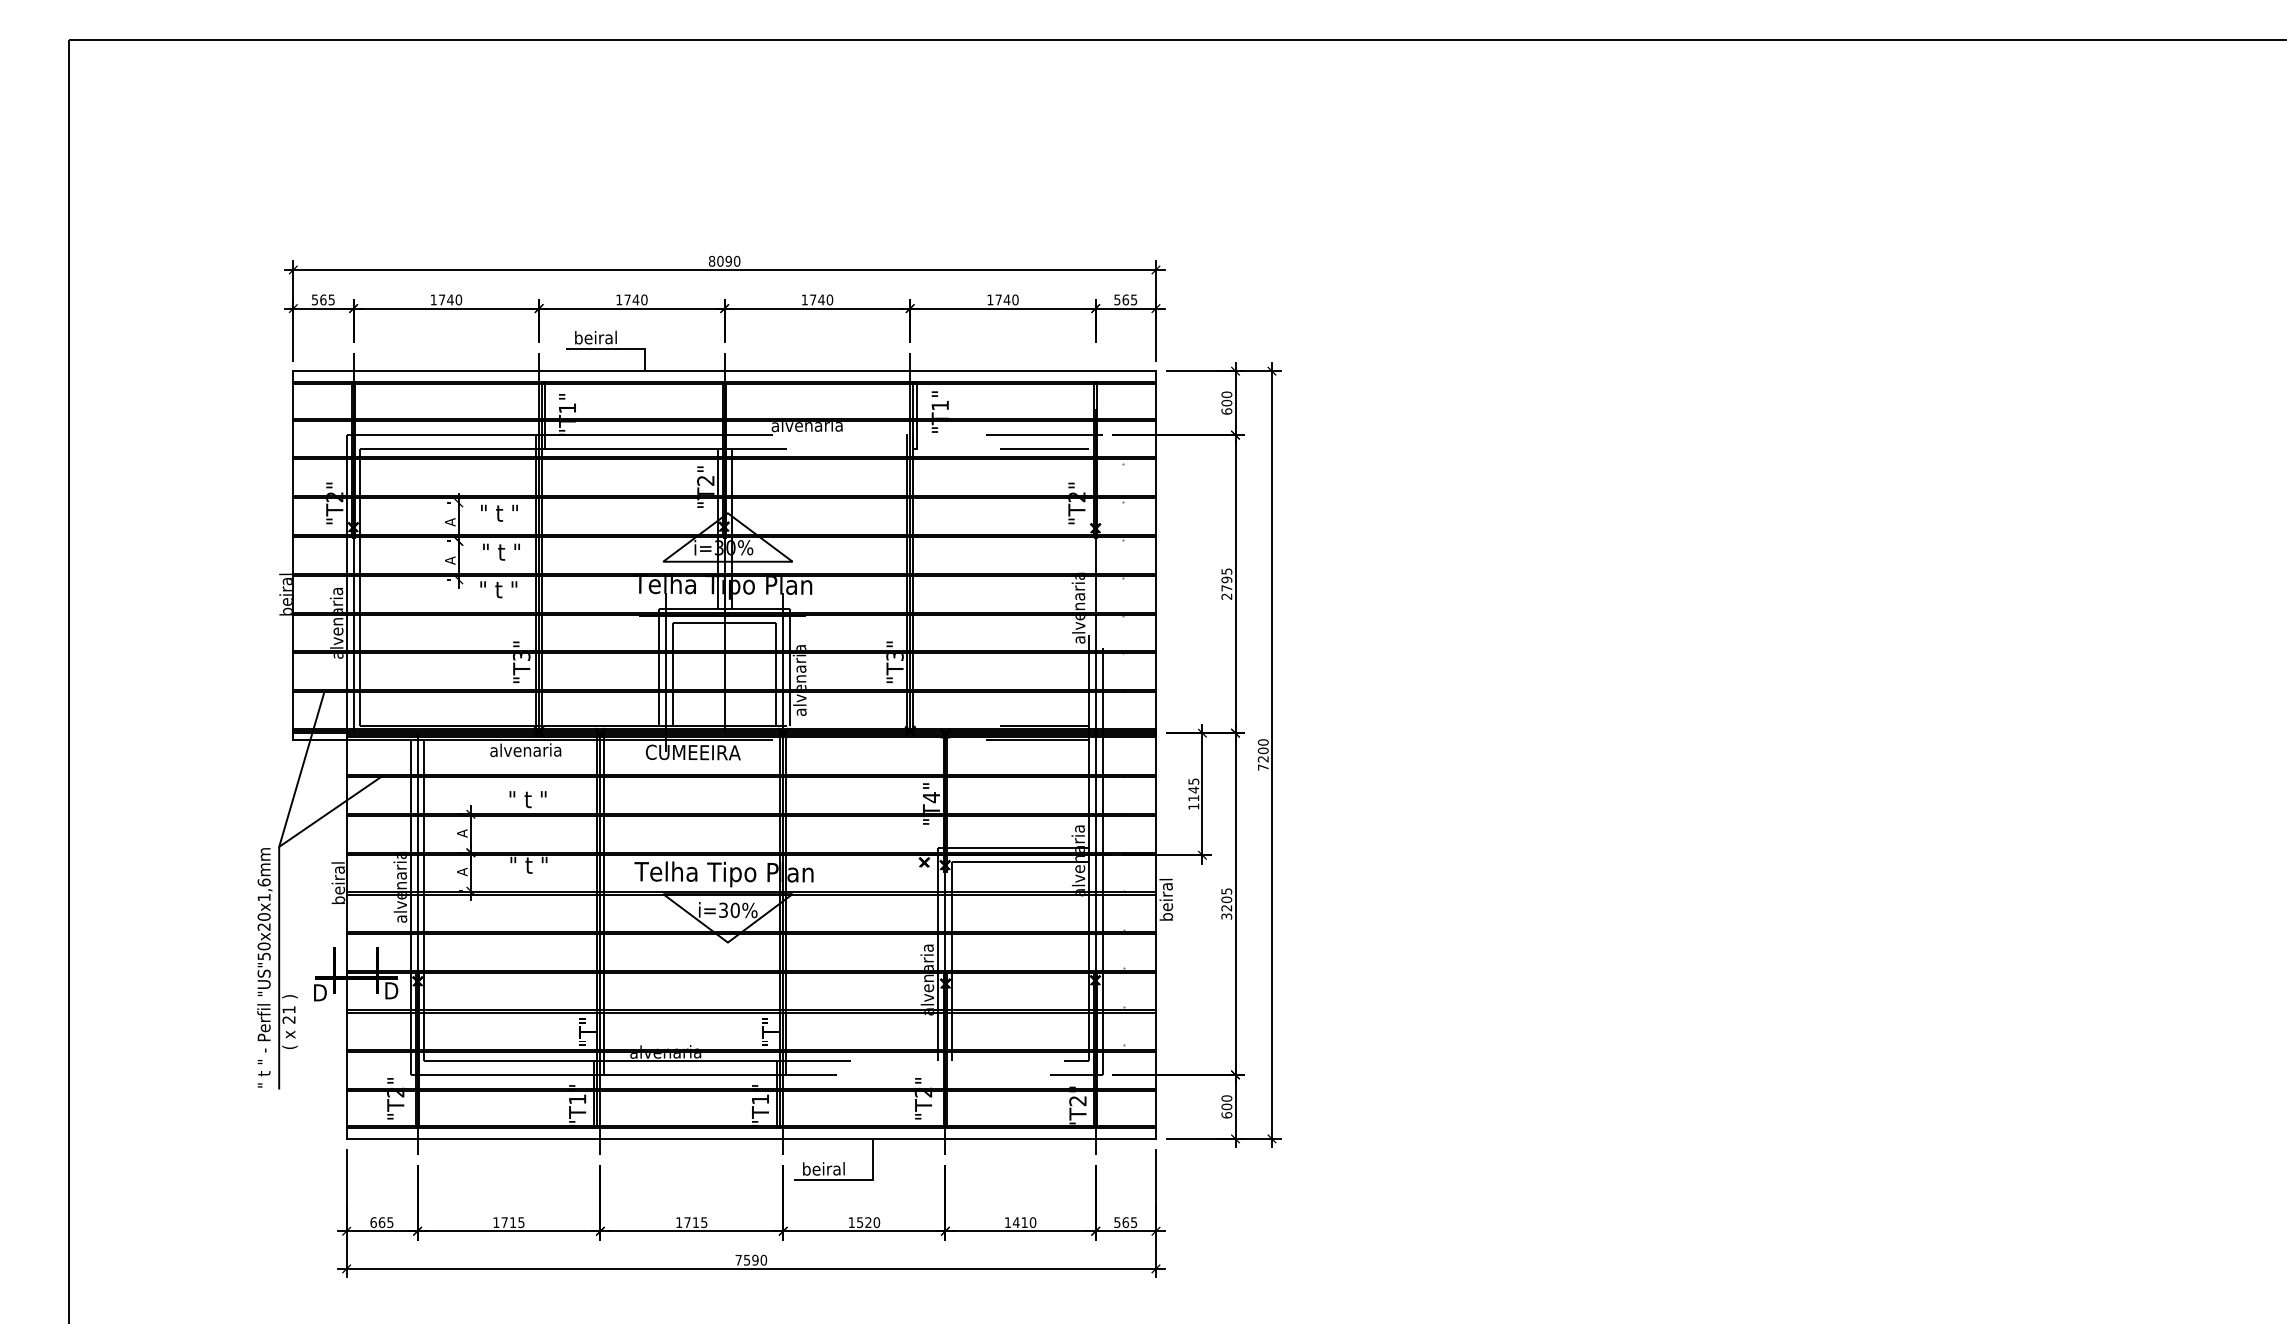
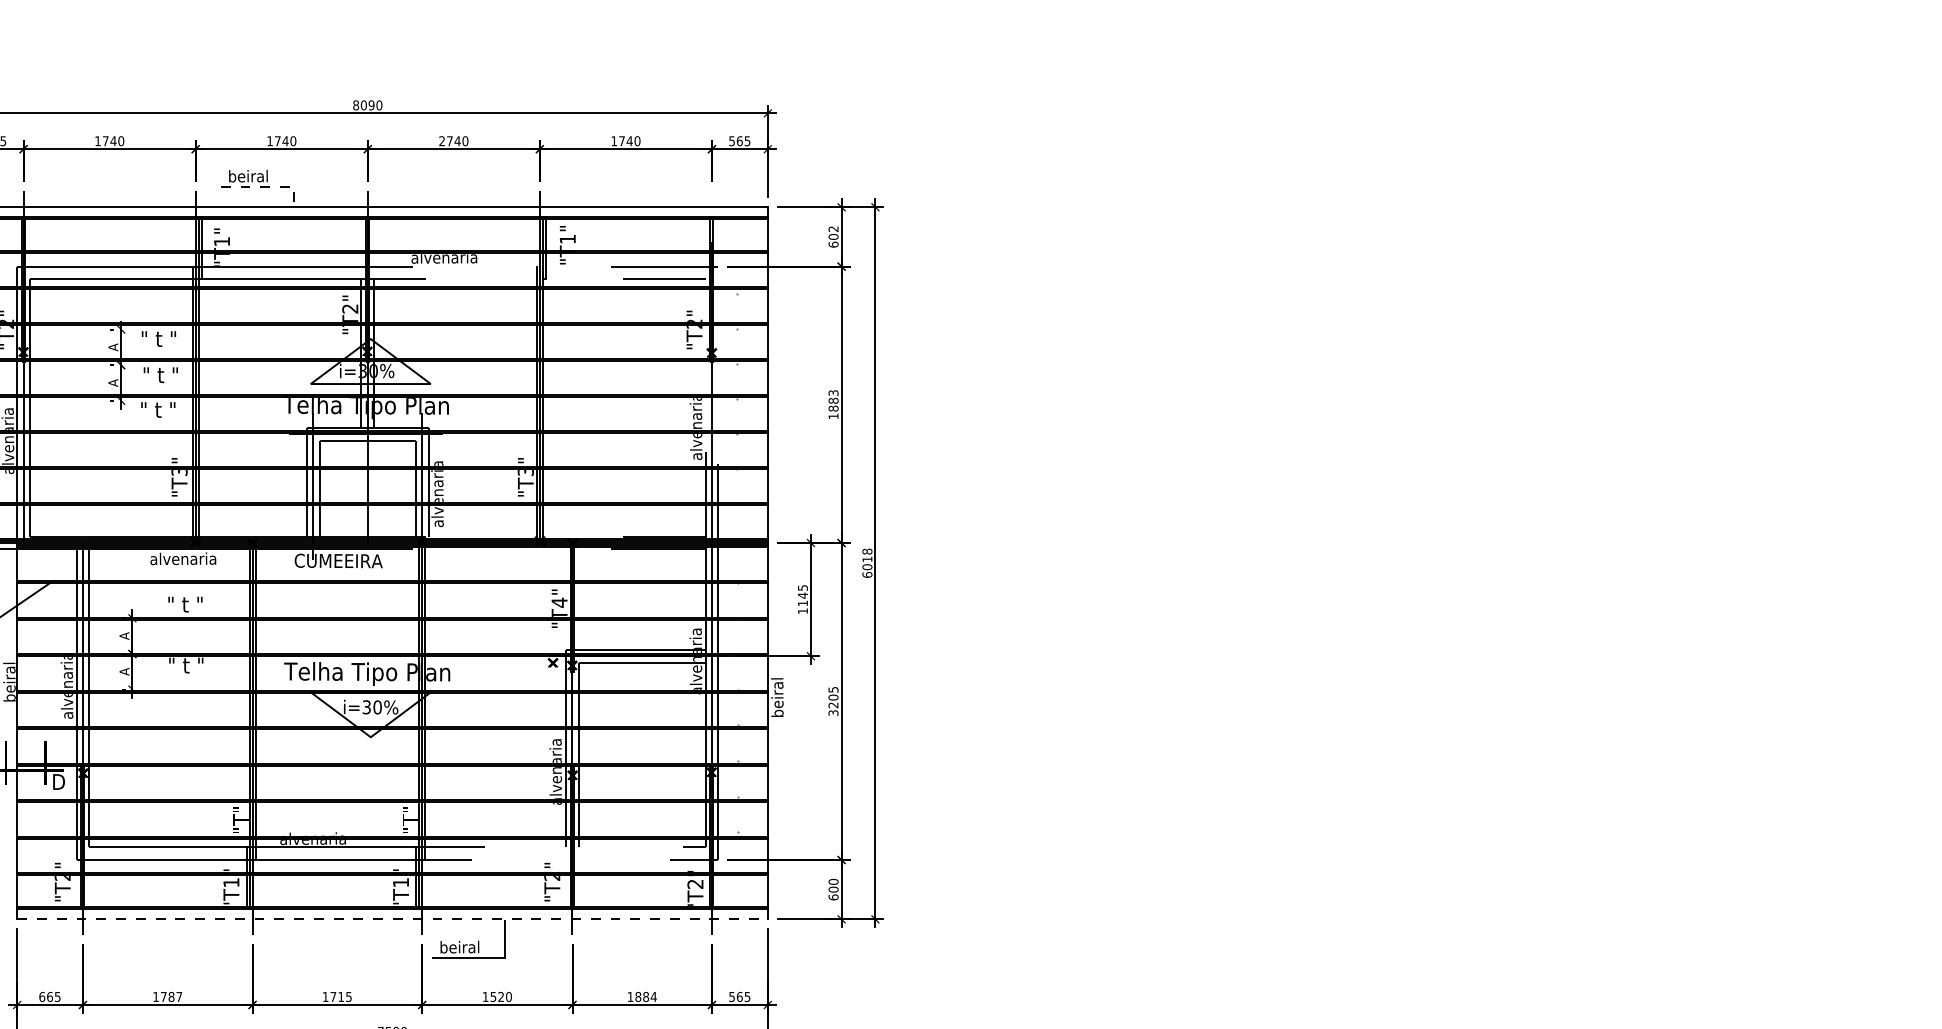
text: (804, 299) -> (441, 140), 1740 -> 2740
line: (618, 348) -> (269, 186), solid -> dashed
text: (1226, 394) -> (833, 228), 600 -> 602
text: (1226, 583) -> (833, 404), 2795 -> 1883
text: (1262, 754) -> (866, 562), 7200 -> 6018
line: (751, 1138) -> (392, 918), solid -> dashed
text: (516, 1222) -> (174, 996), 1715 -> 1787
text: (1024, 1222) -> (645, 996), 1410 -> 1884

